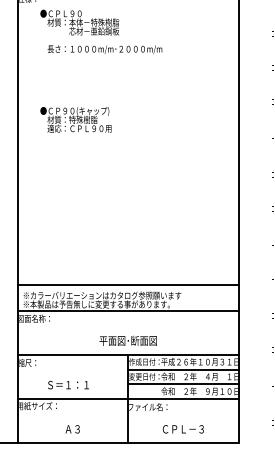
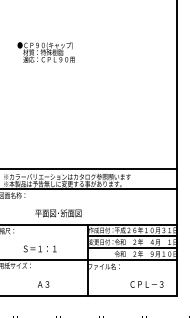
text: (75, 119) -> (45, 52), moved
text: (127, 340) -> (57, 213), moved
text: (182, 429) -> (146, 284), moved

